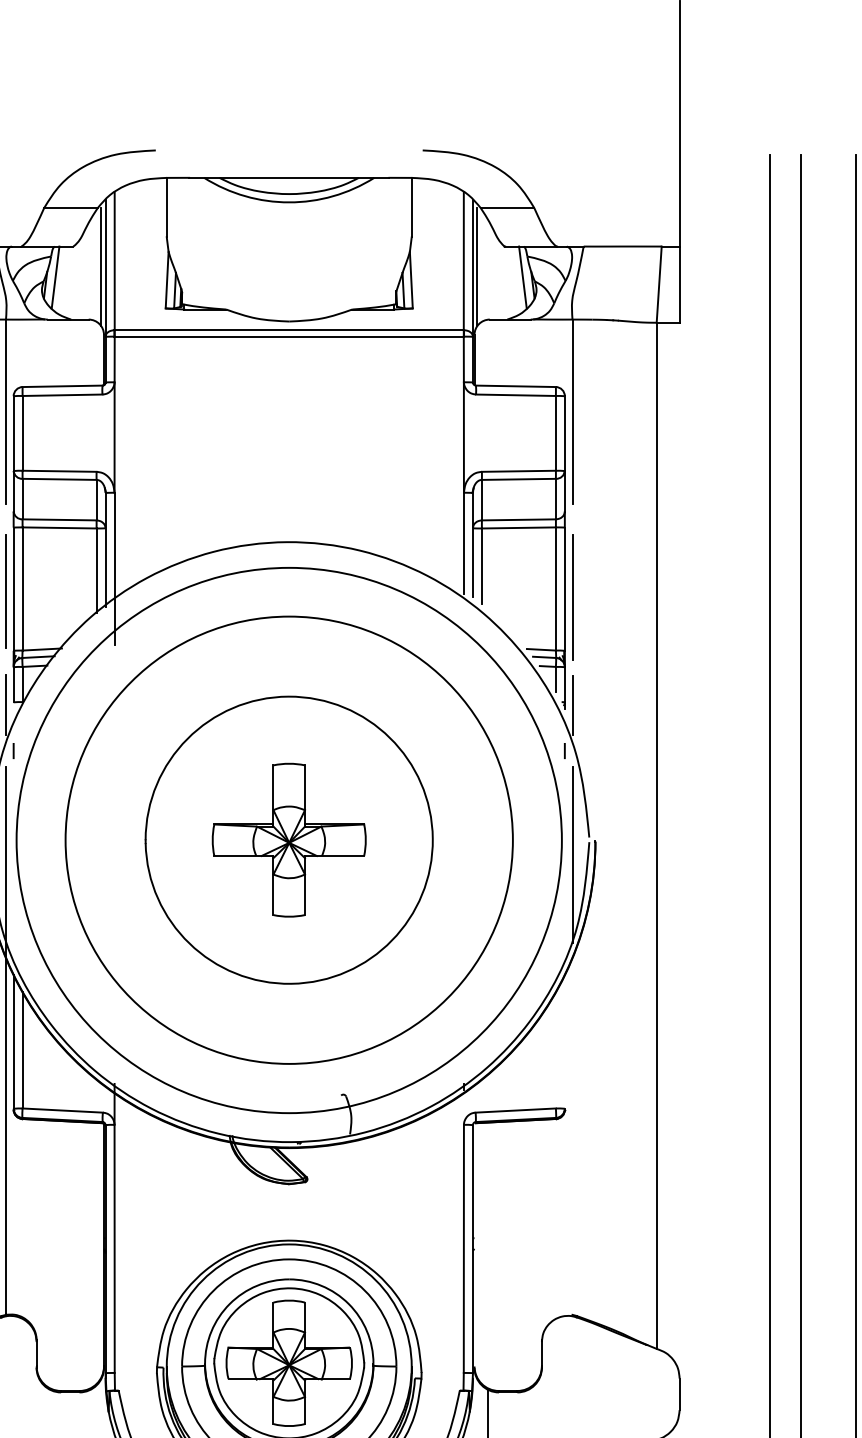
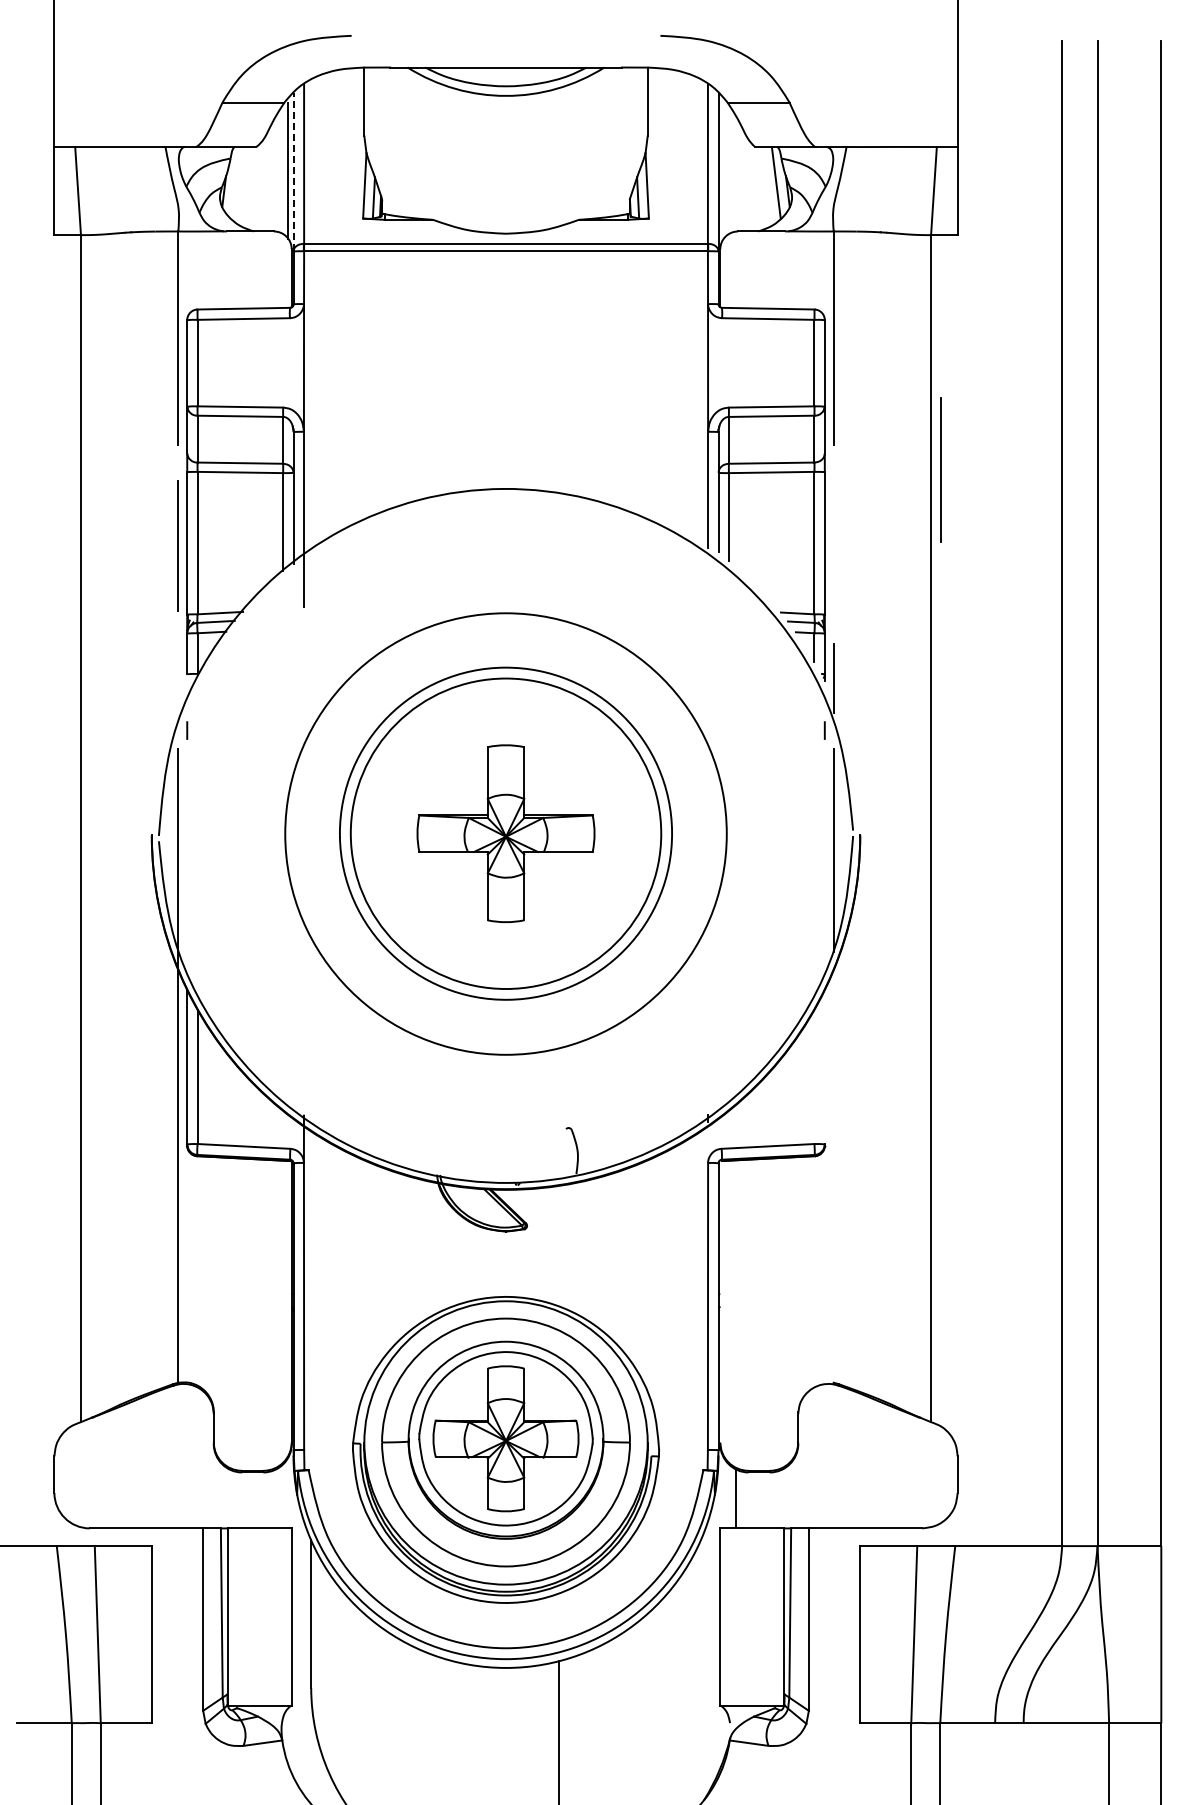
line: (477, 266) -> (723, 170), removed
line: (105, 267) -> (293, 171), solid -> dashed
line: (55, 277) -> (235, 182), removed
line: (572, 597) -> (940, 469), moved
line: (6, 705) -> (178, 677), removed
circle: (288, 840) -> (505, 833), size x0.6
circle: (288, 840) -> (505, 833), size x0.7

